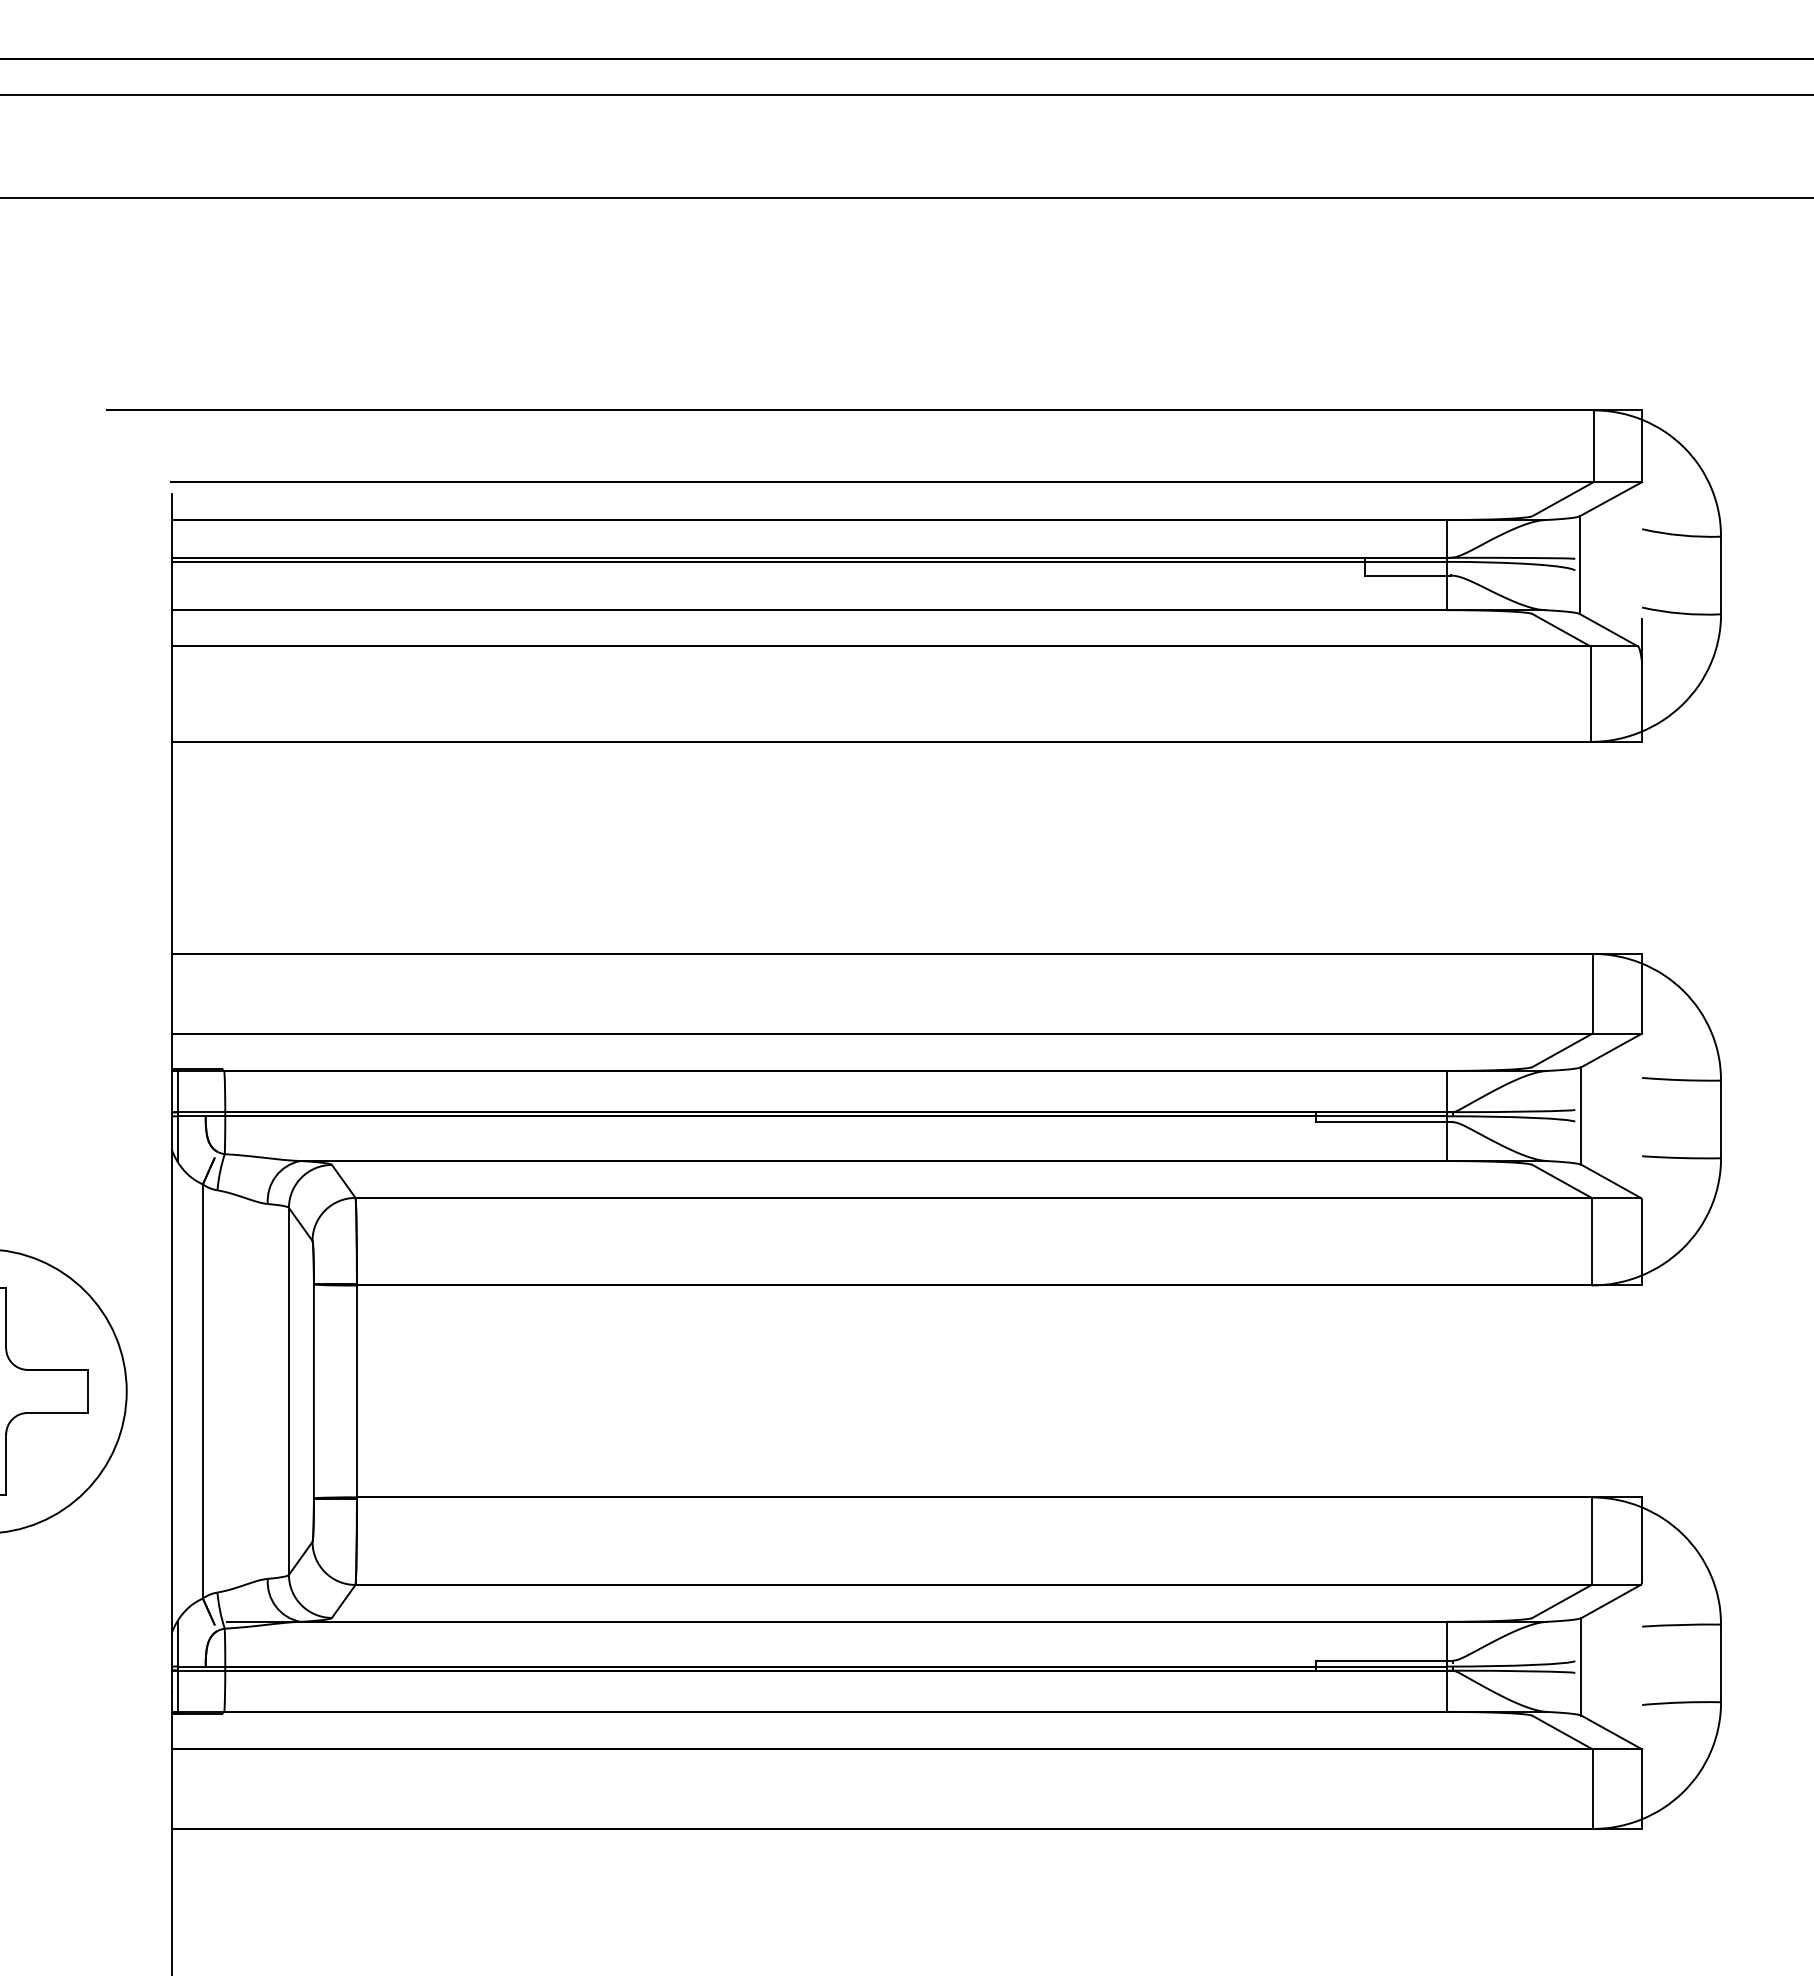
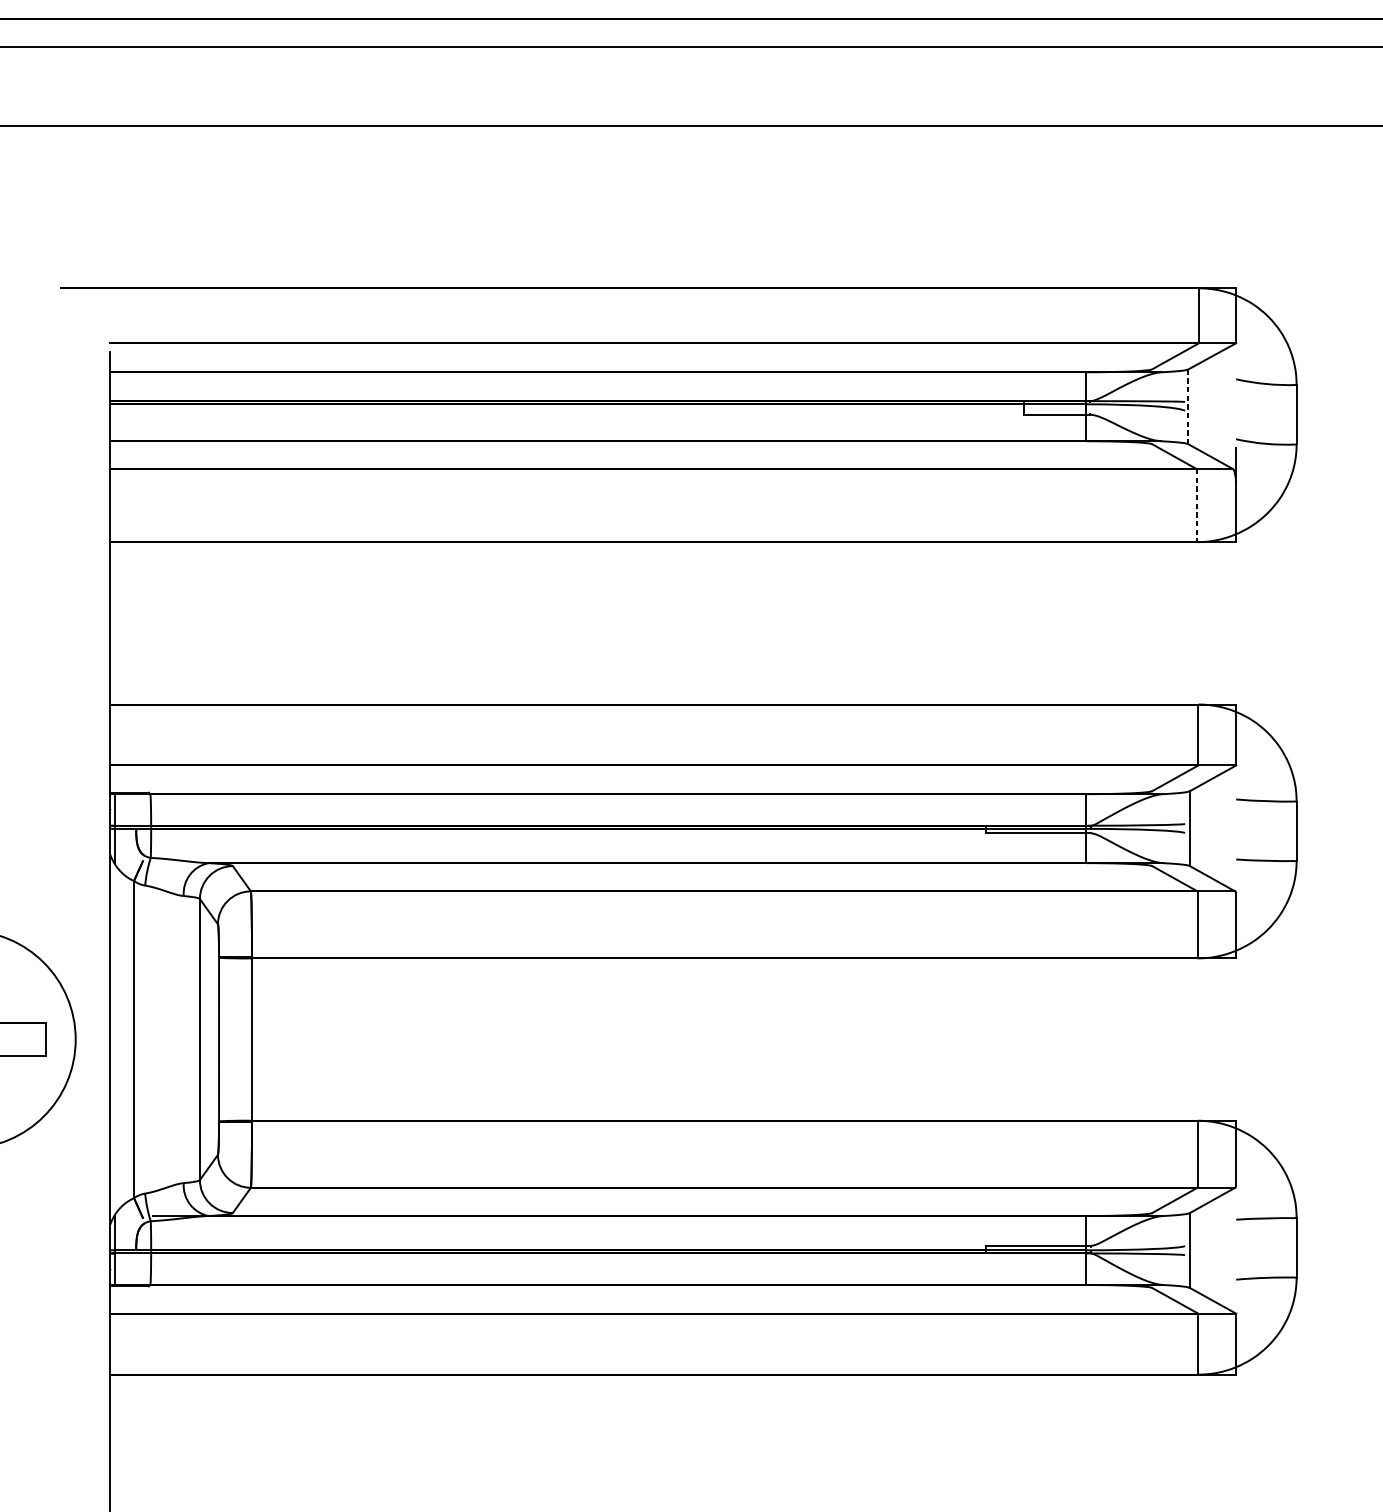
line: (1579, 565) -> (1188, 407), solid -> dashed
line: (1590, 694) -> (1196, 505), solid -> dashed

